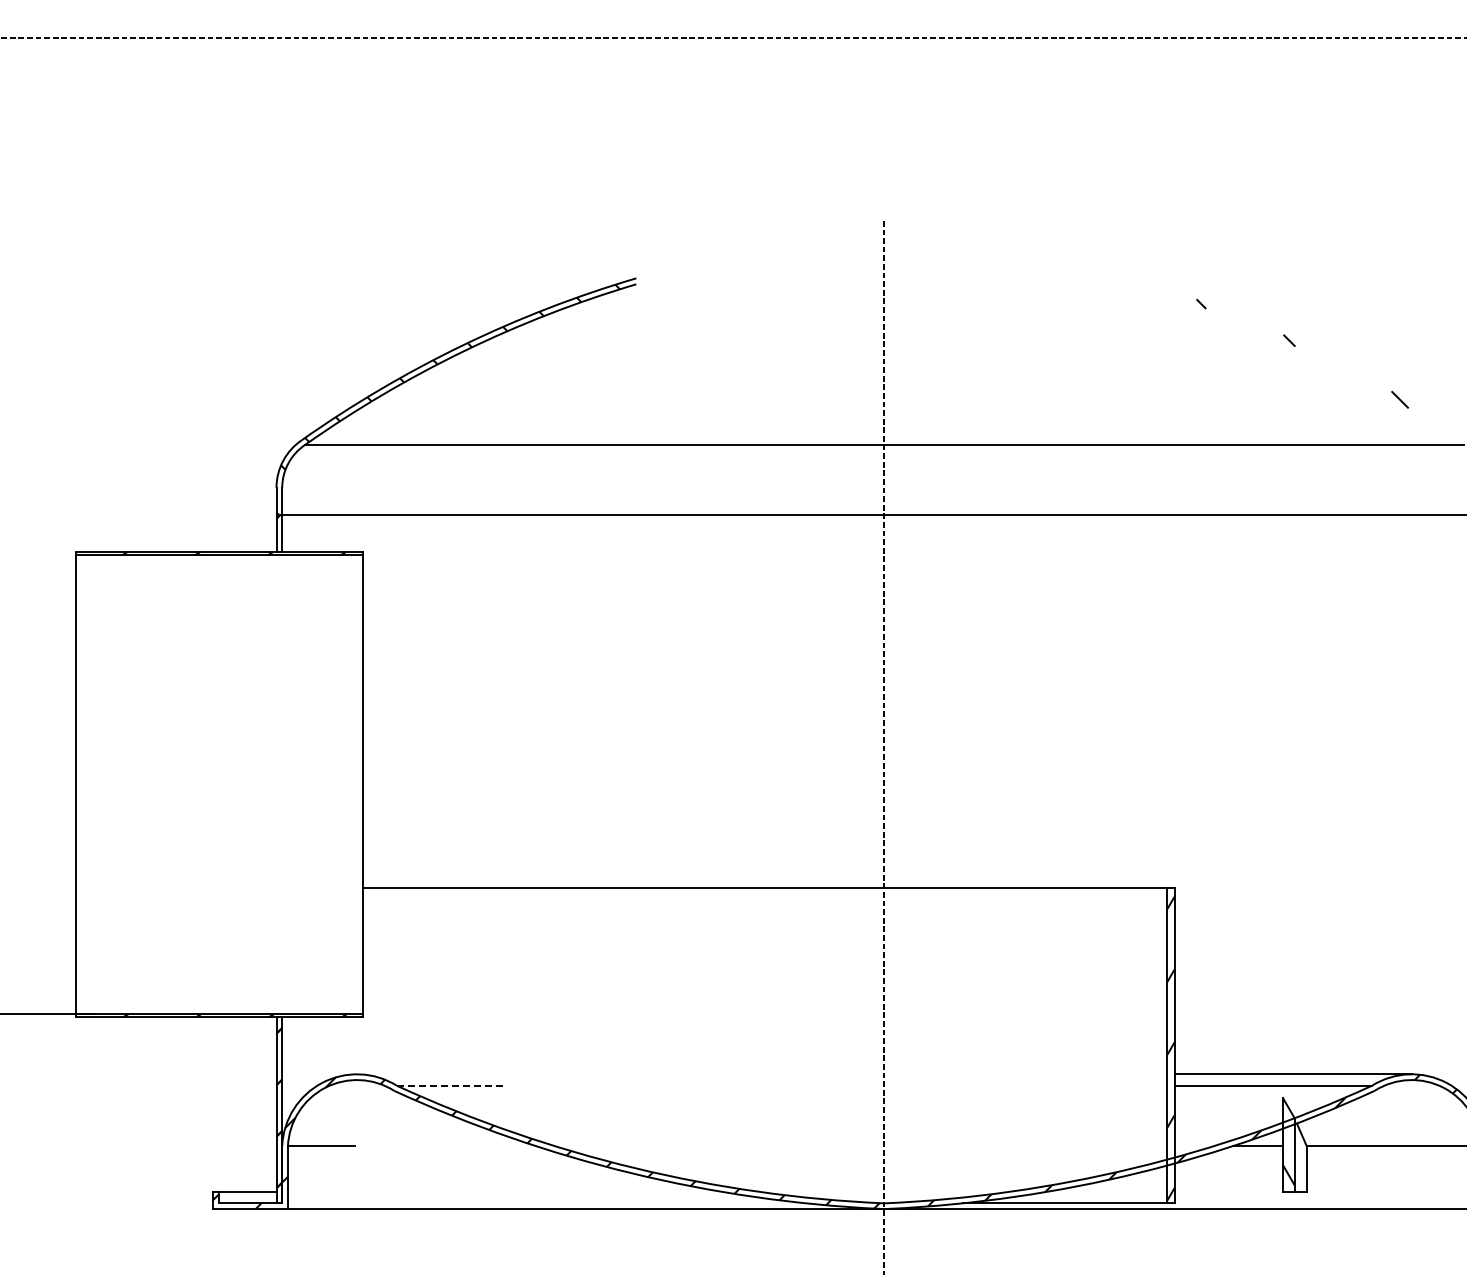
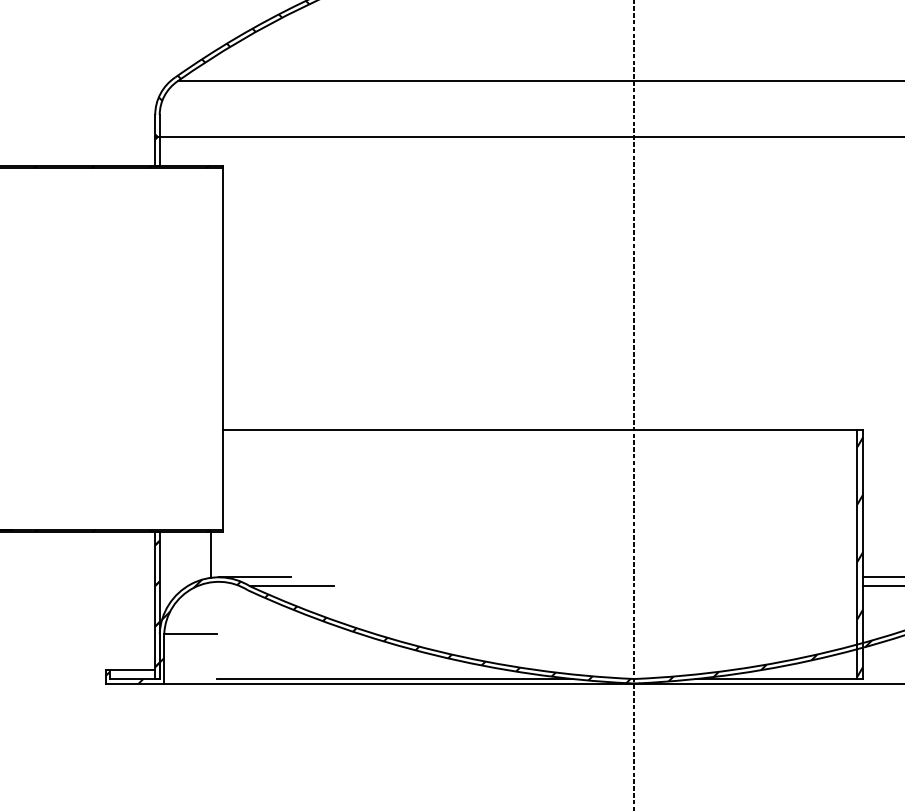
line: (347, 1045) -> (211, 554), added
line: (402, 1074) -> (254, 577), added
line: (450, 1085) -> (292, 586), dashed -> solid
line: (580, 1203) -> (394, 679), added

